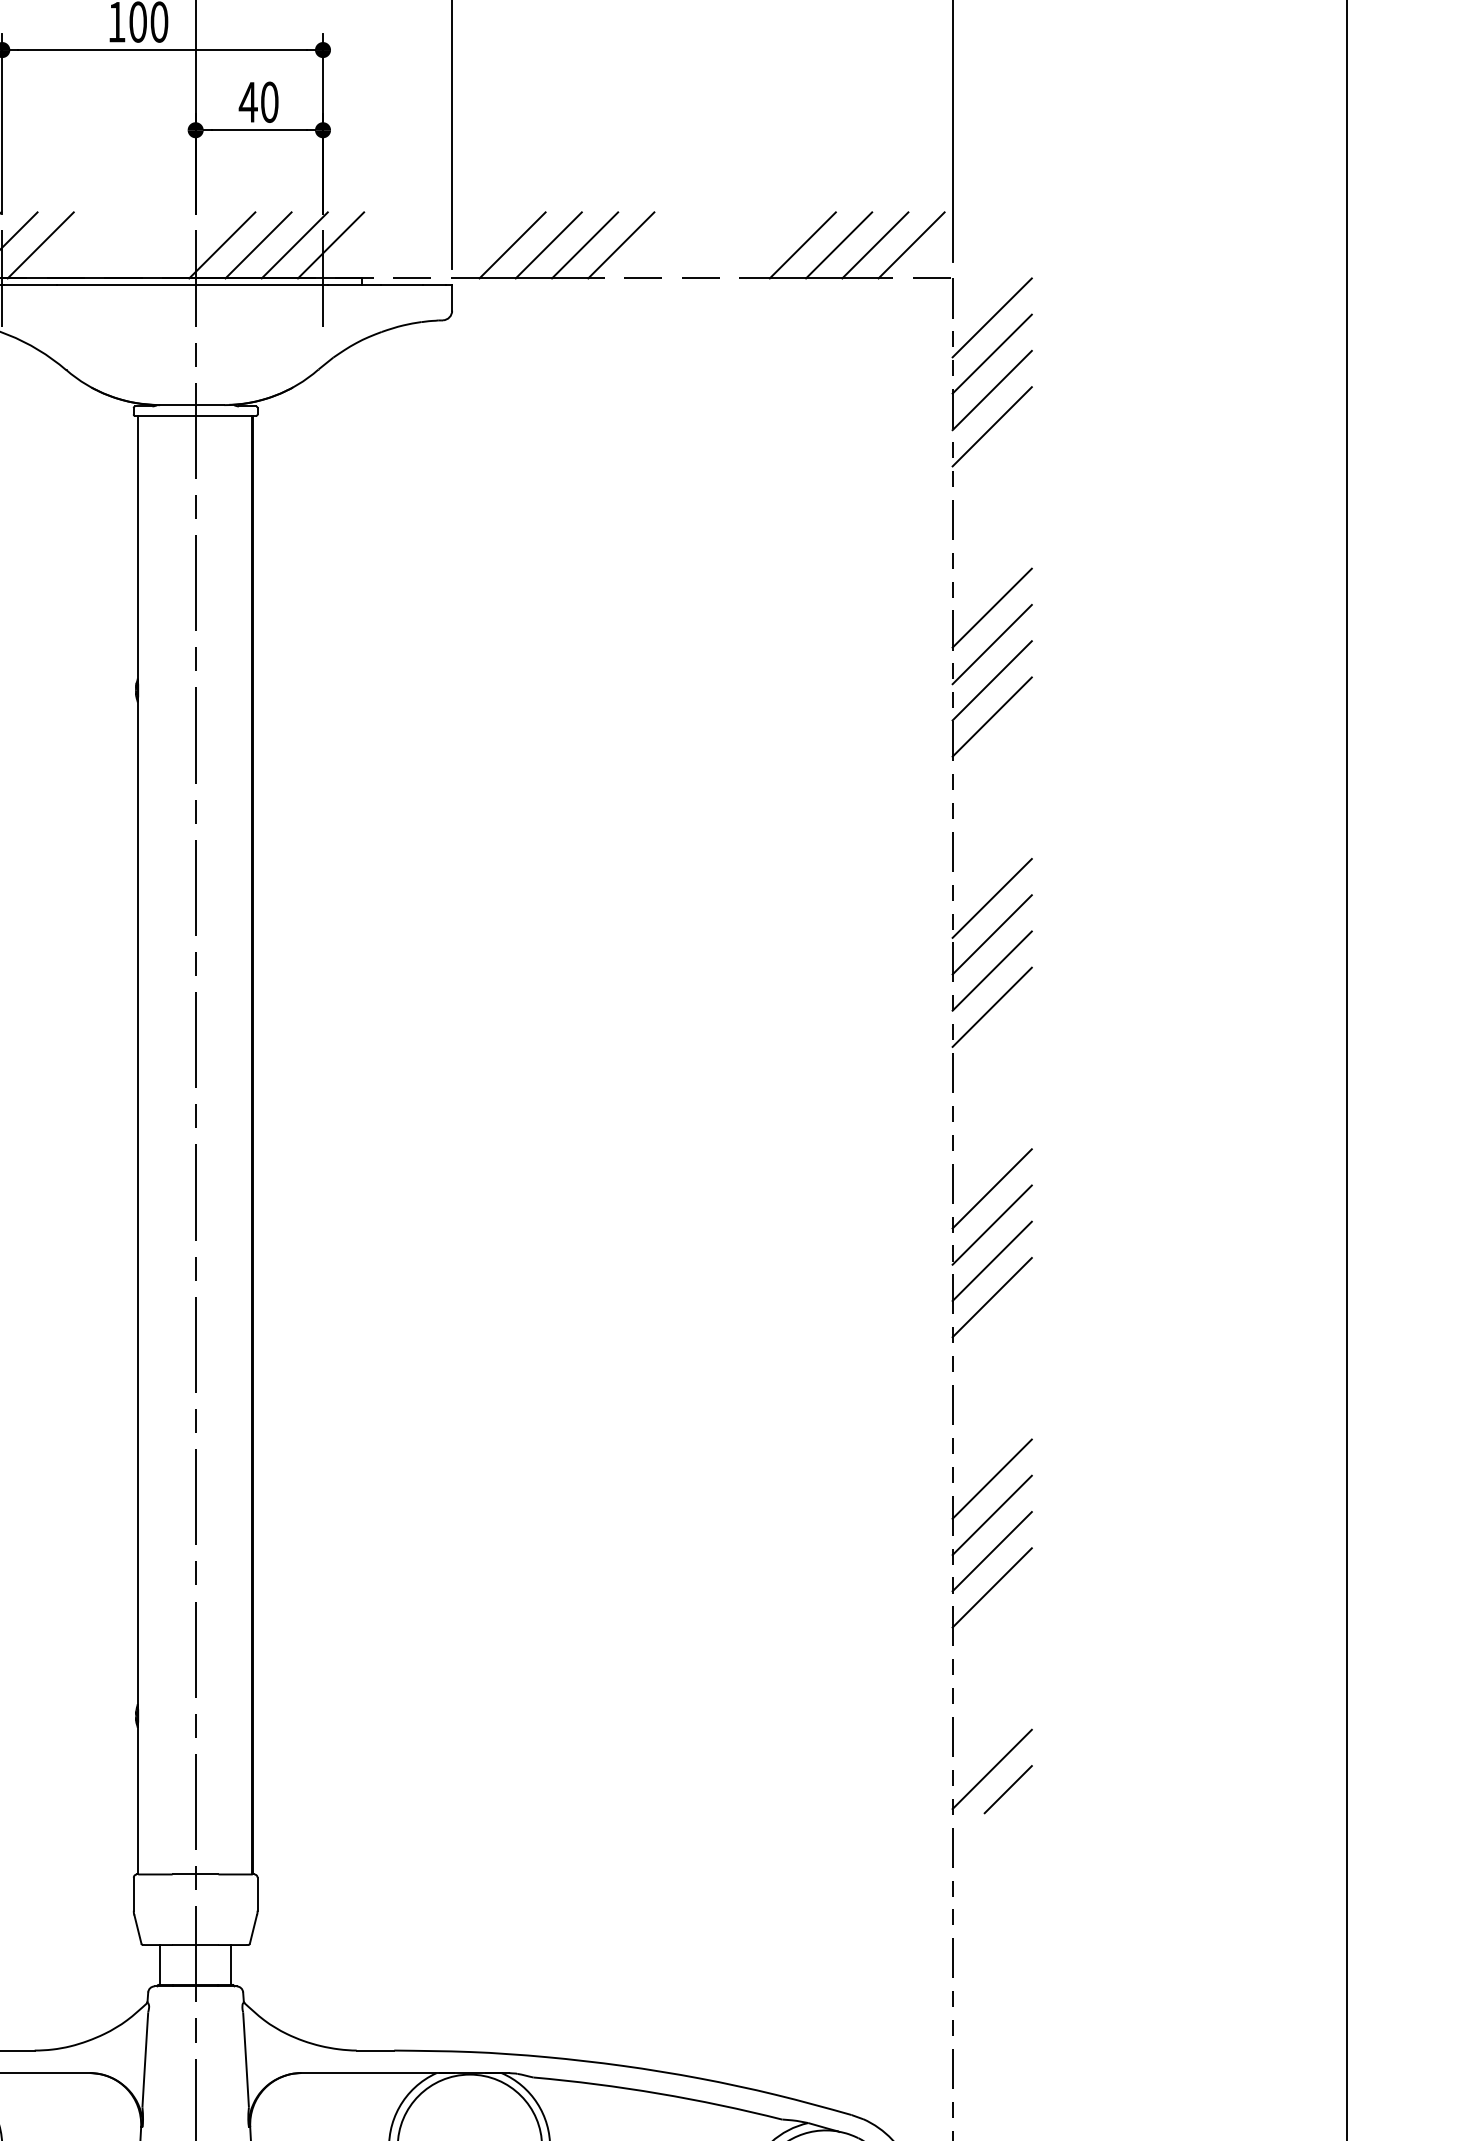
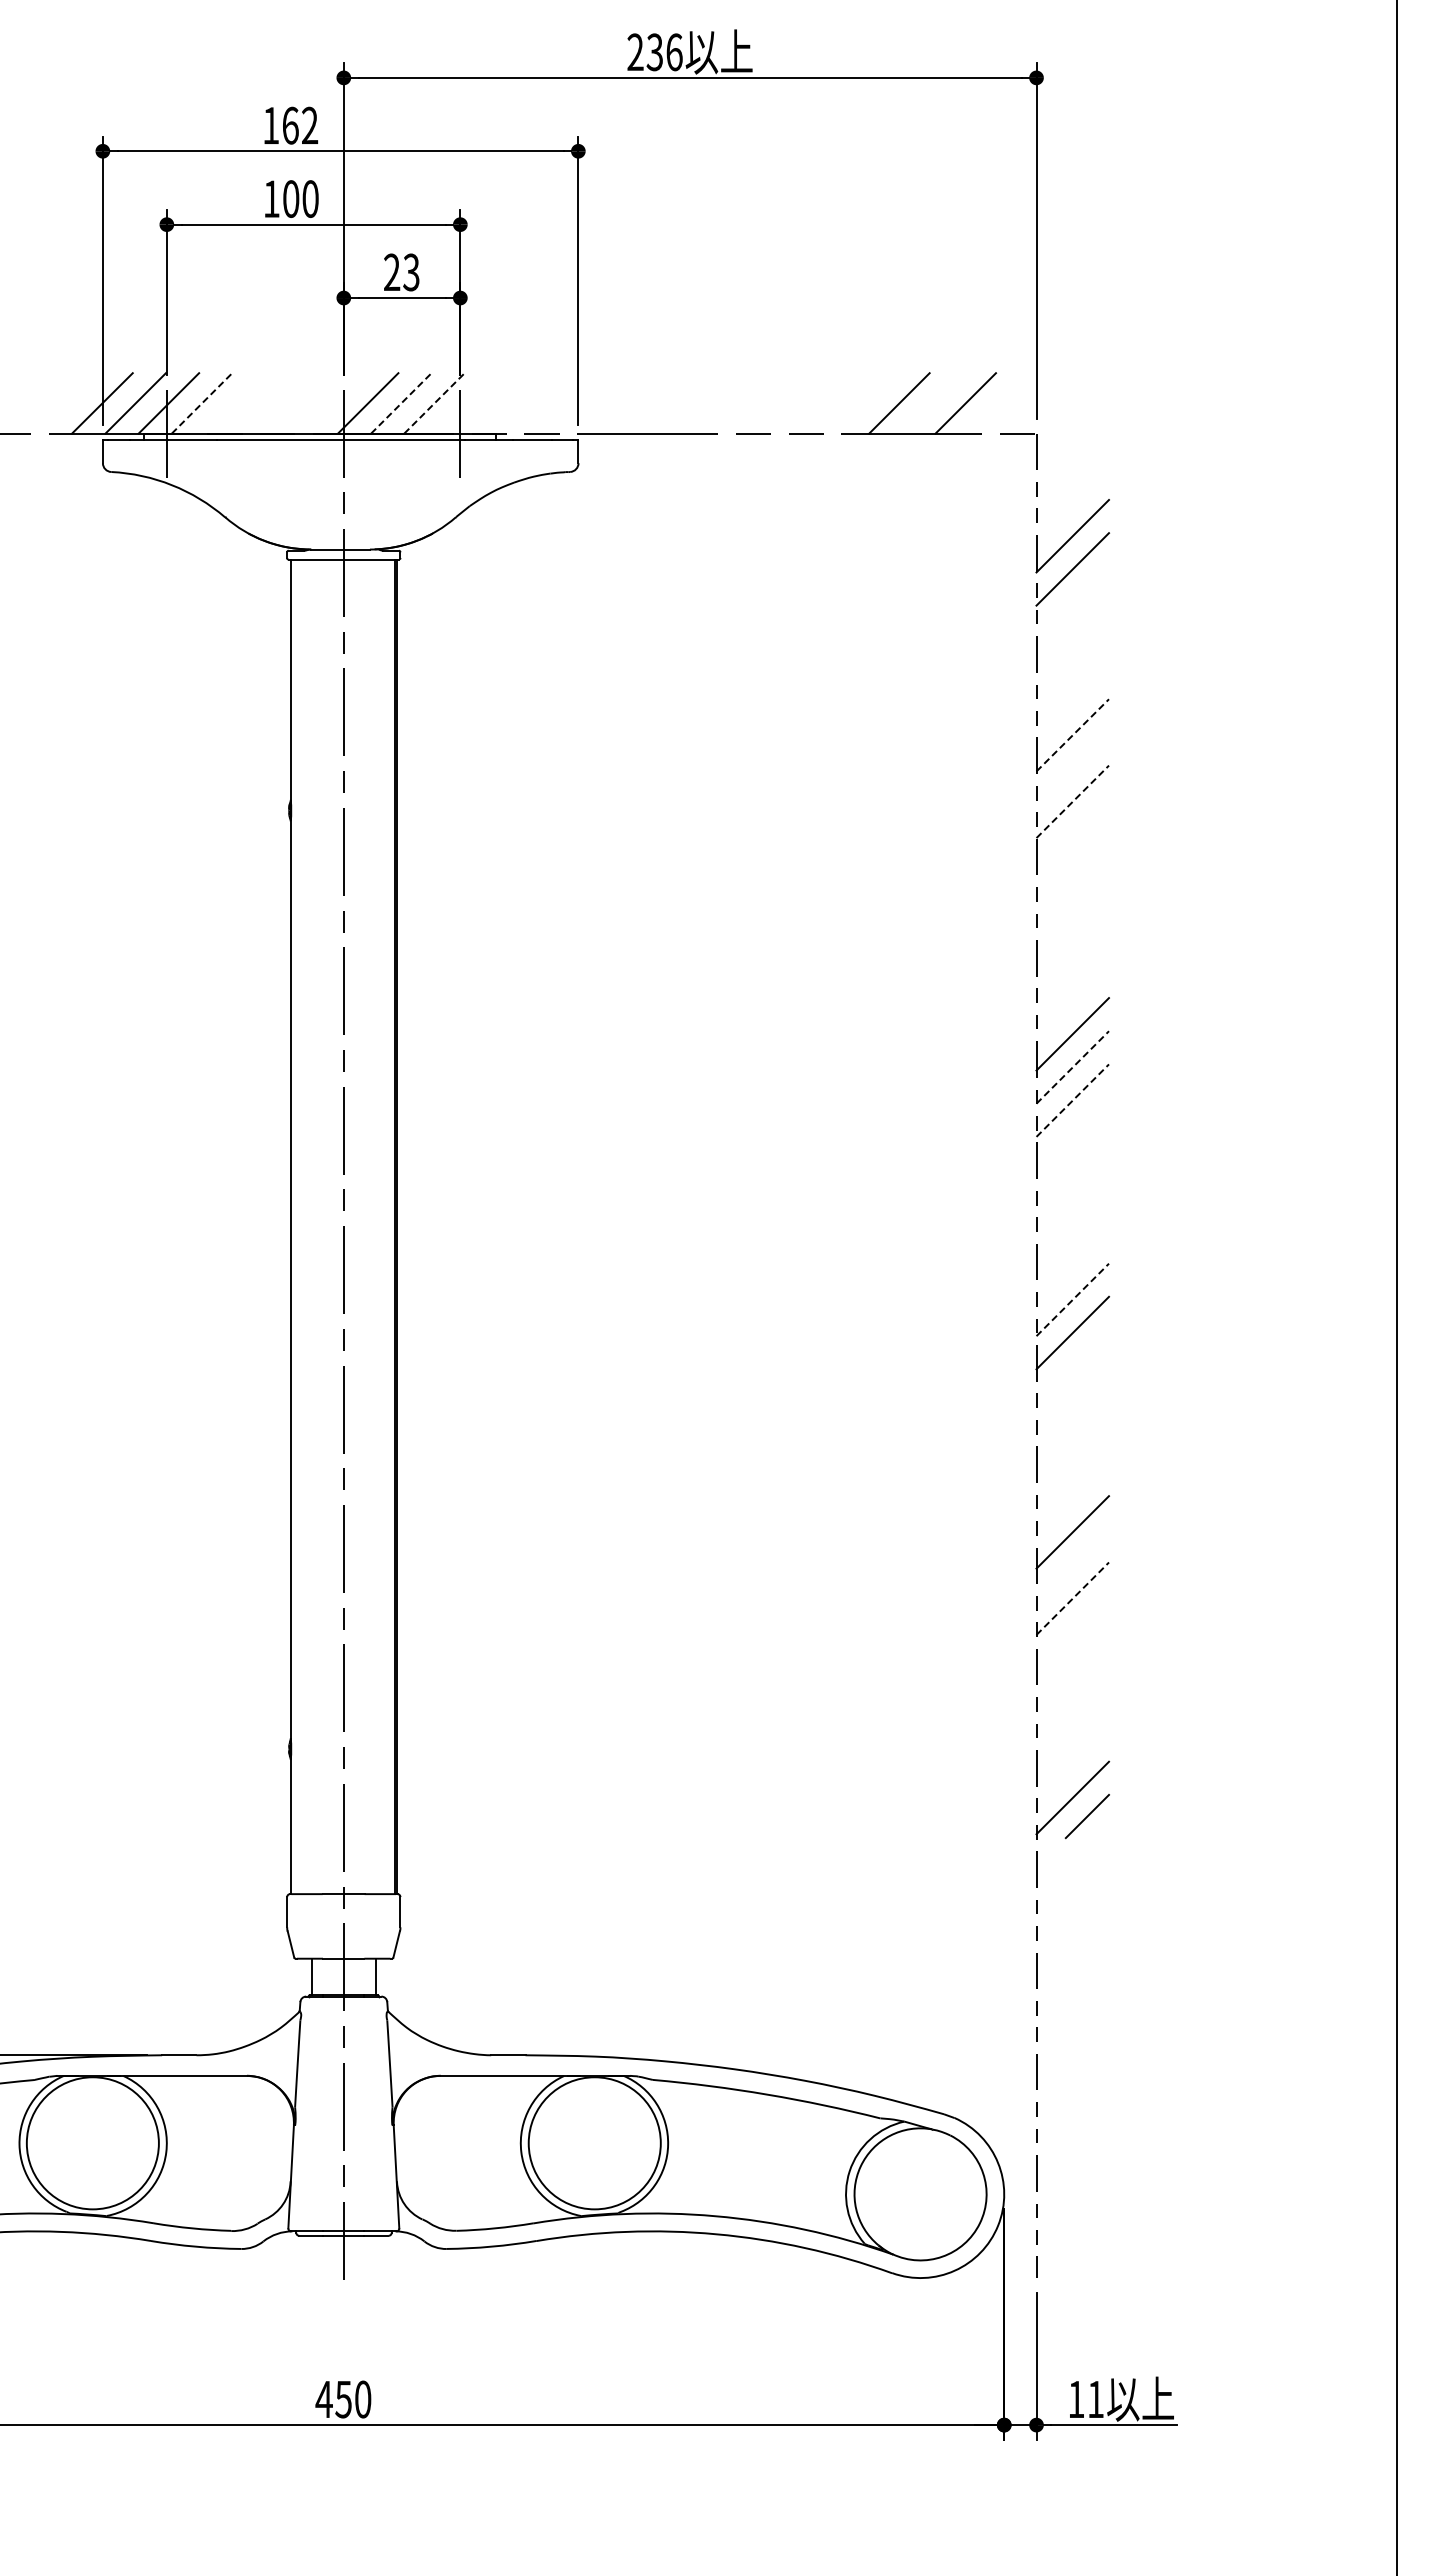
text: (258, 102) -> (401, 272), 40 -> 23
line: (41, 245) -> (202, 403), solid -> dashed
line: (258, 245) -> (401, 403), solid -> dashed
line: (294, 245) -> (434, 403), solid -> dashed
line: (330, 245) -> (467, 403), removed
line: (512, 245) -> (633, 403), removed
line: (548, 245) -> (666, 403), removed
line: (584, 245) -> (699, 403), removed
line: (621, 245) -> (733, 403), removed
line: (838, 245) -> (932, 403), removed
line: (911, 245) -> (998, 403), removed
line: (991, 317) -> (1072, 469), removed
line: (991, 353) -> (1072, 502), removed
line: (993, 608) -> (1073, 735), solid -> dashed
line: (991, 644) -> (1072, 768), removed
line: (993, 680) -> (1073, 801), solid -> dashed
line: (991, 716) -> (1072, 834), removed
line: (991, 897) -> (1072, 1000), removed
line: (993, 971) -> (1073, 1067), solid -> dashed
line: (993, 1007) -> (1073, 1100), solid -> dashed
line: (991, 1188) -> (1072, 1266), removed
line: (993, 1224) -> (1073, 1299), solid -> dashed
line: (991, 1297) -> (1072, 1366), removed
line: (991, 1515) -> (1072, 1565), removed
line: (993, 1551) -> (1073, 1598), solid -> dashed
line: (991, 1587) -> (1072, 1631), removed

